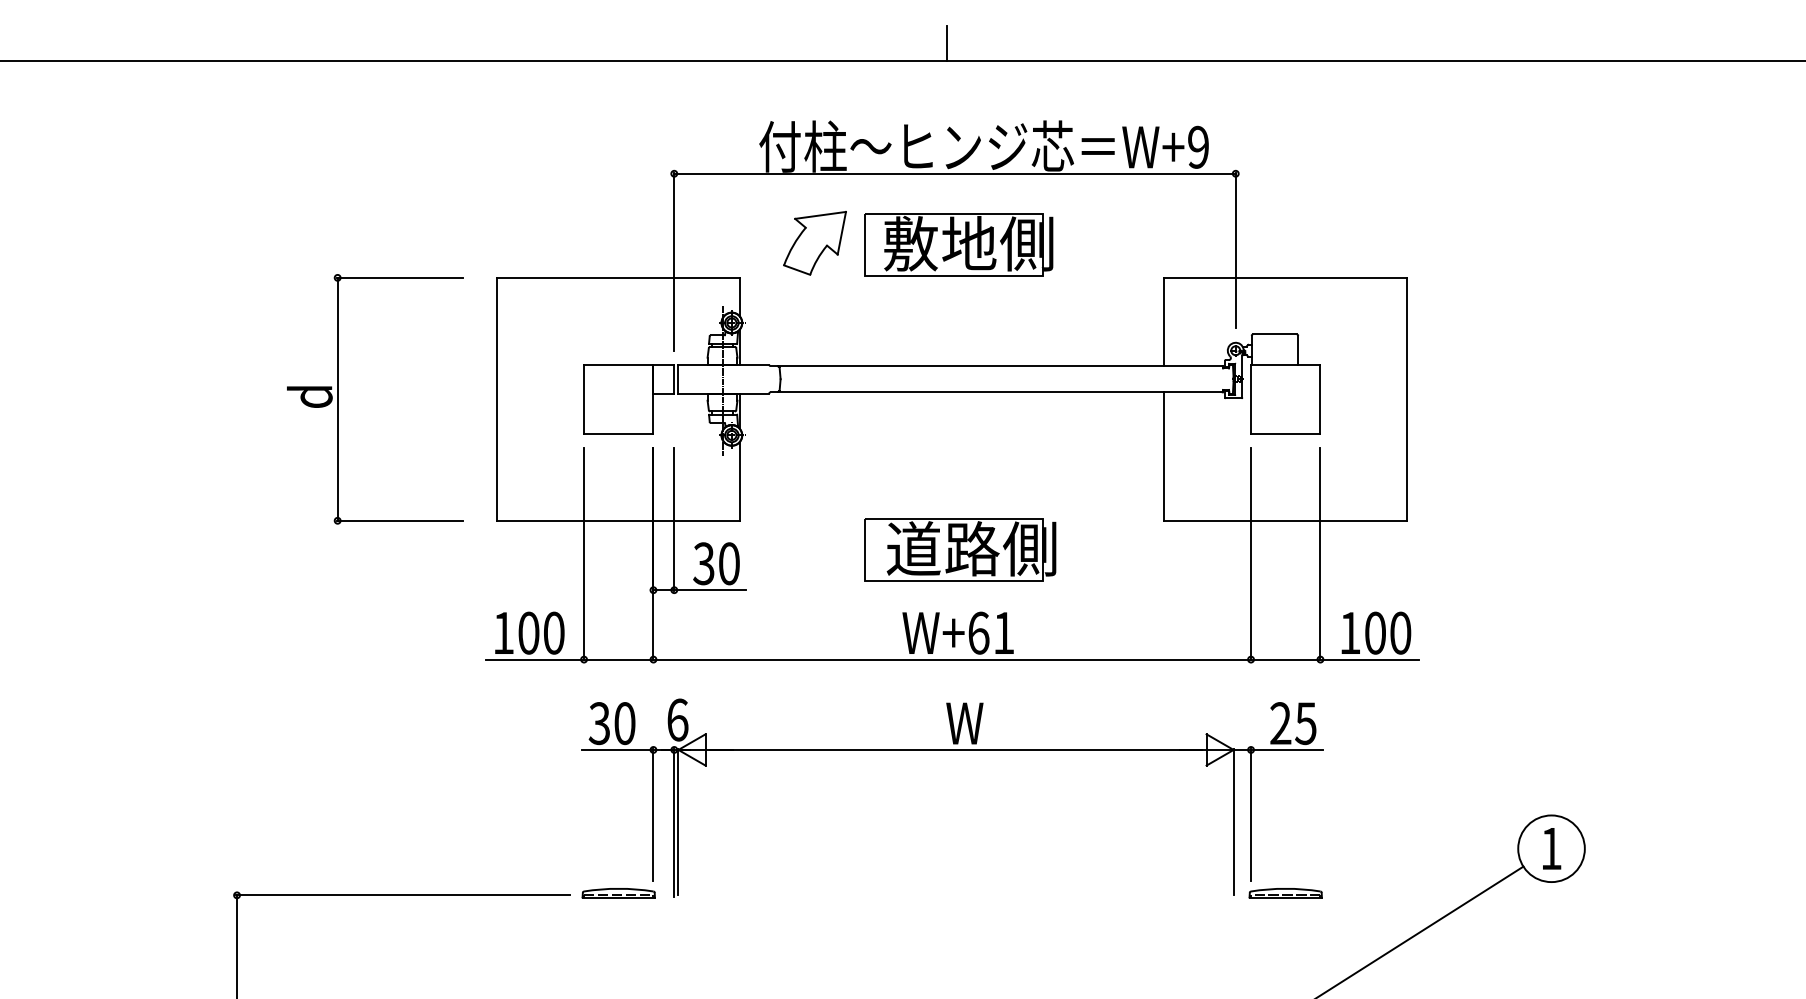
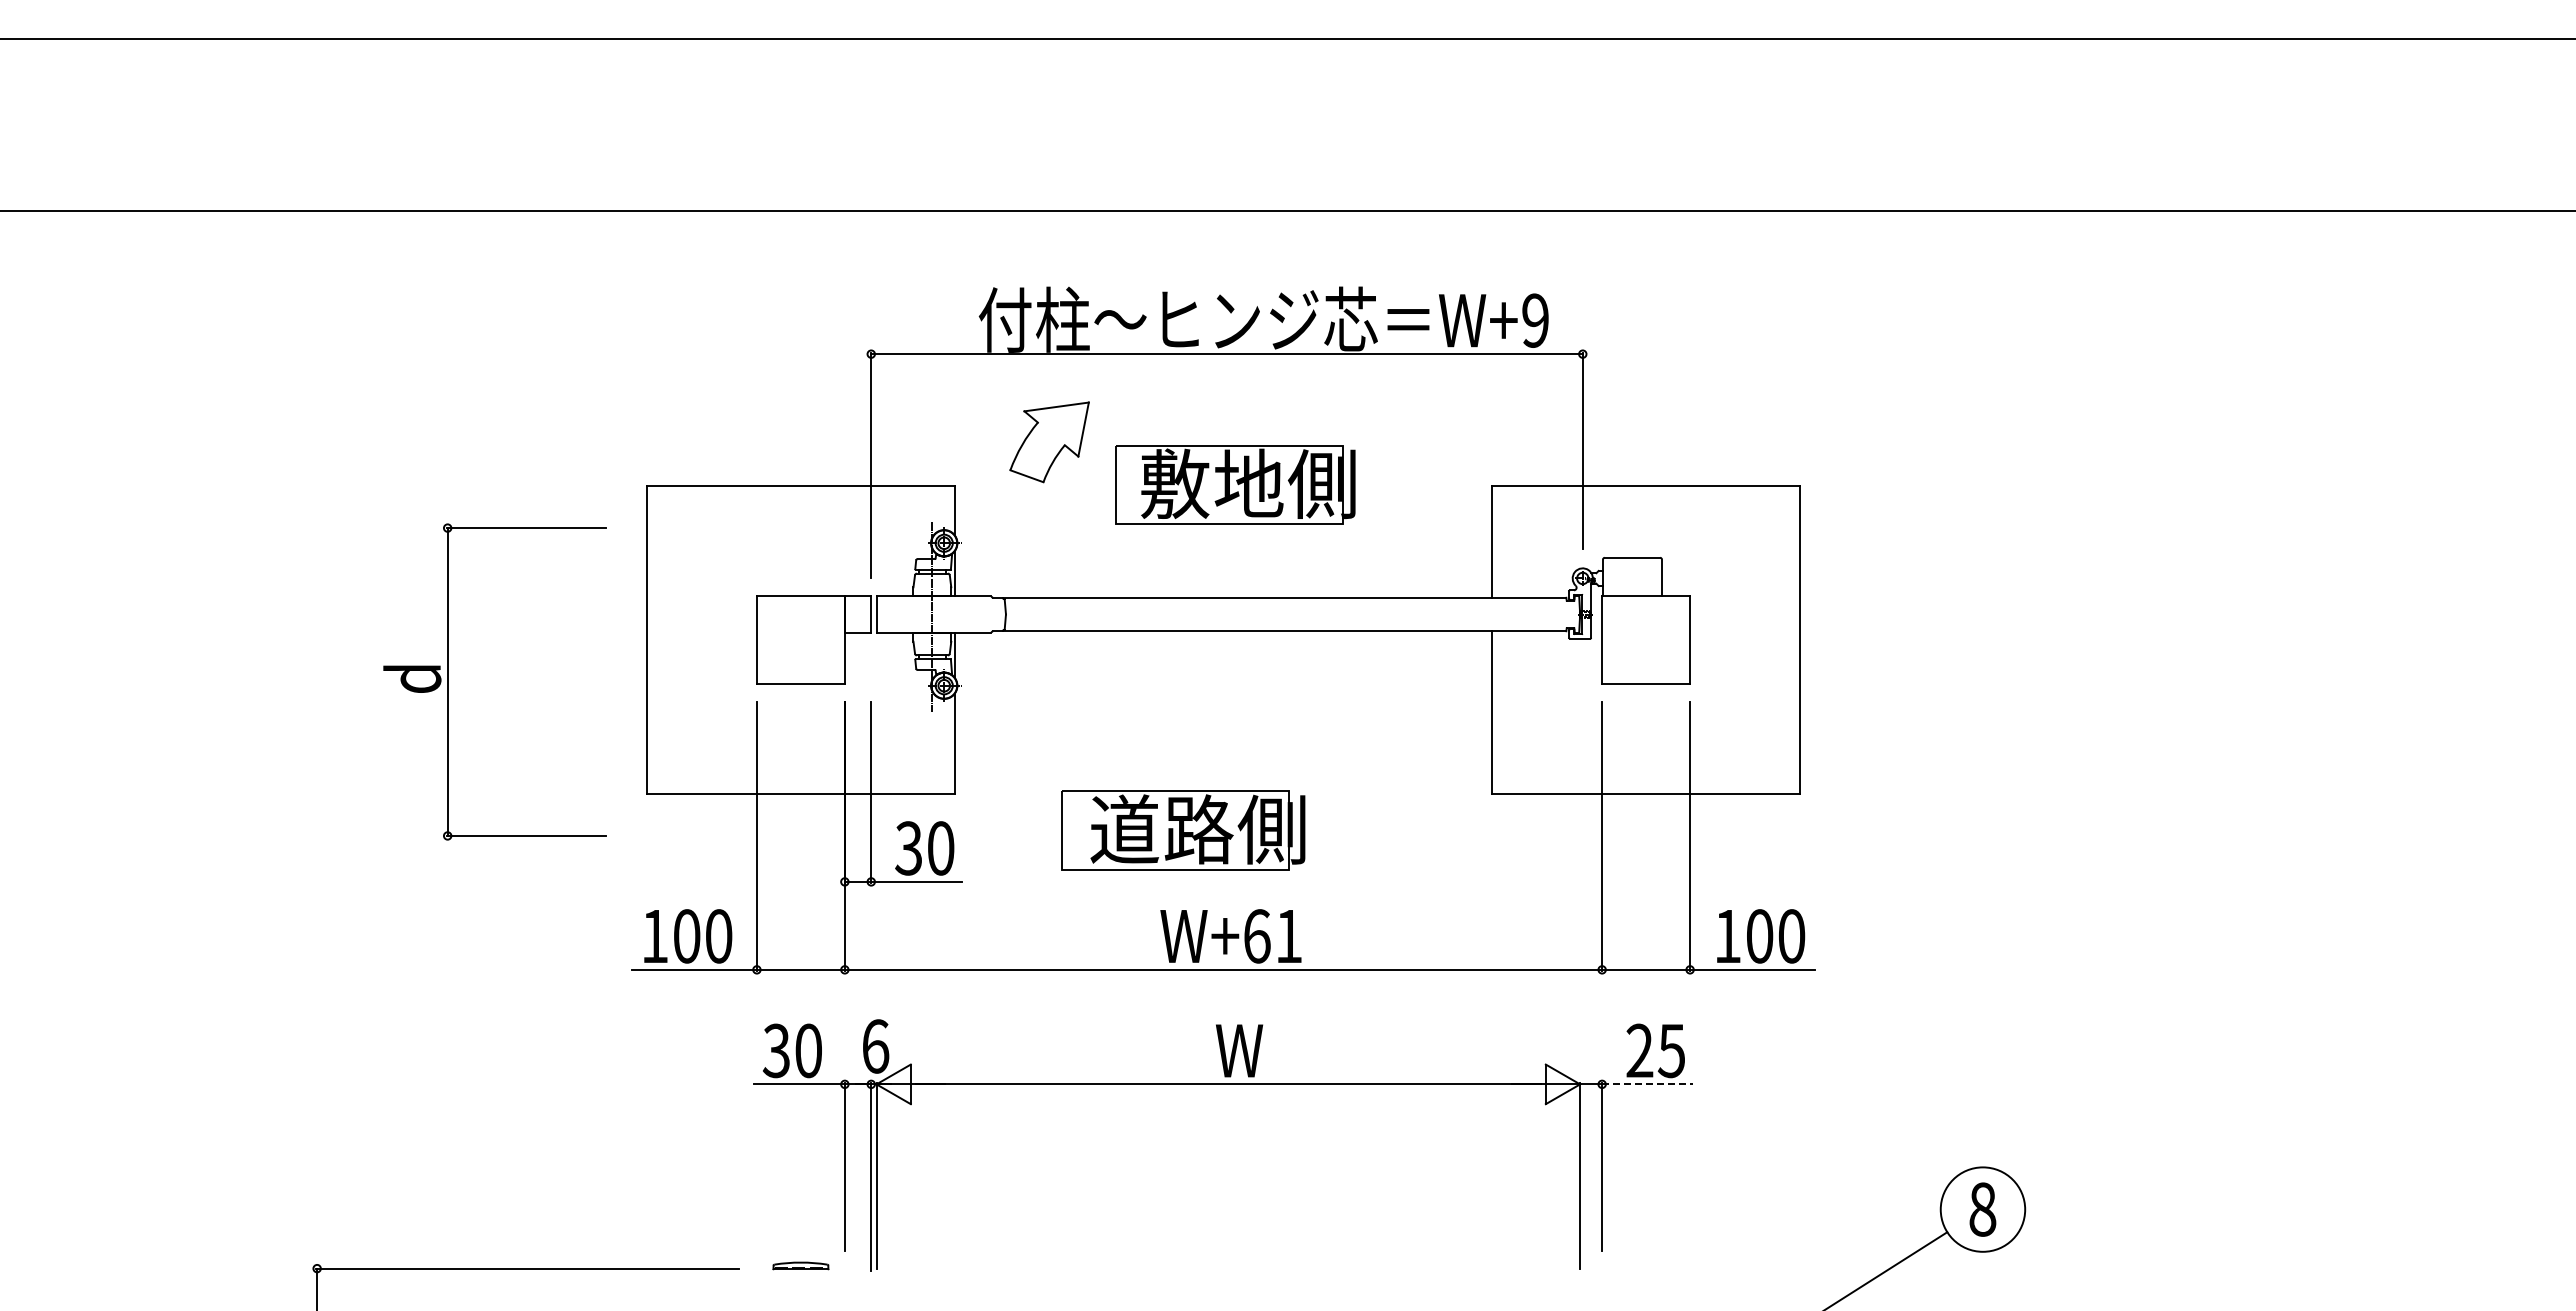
line: (947, 43) -> (1217, 188), removed
part: (958, 244) -> (1235, 484), moved
part: (338, 398) -> (448, 681), moved
part: (960, 549) -> (1183, 830), moved
line: (1287, 750) -> (1648, 1084), solid -> dashed
text: (1551, 848) -> (1982, 1209), 1 -> 8
part: (618, 892) -> (800, 1265), size x0.6
part: (1285, 892) -> (1645, 1265), removed

